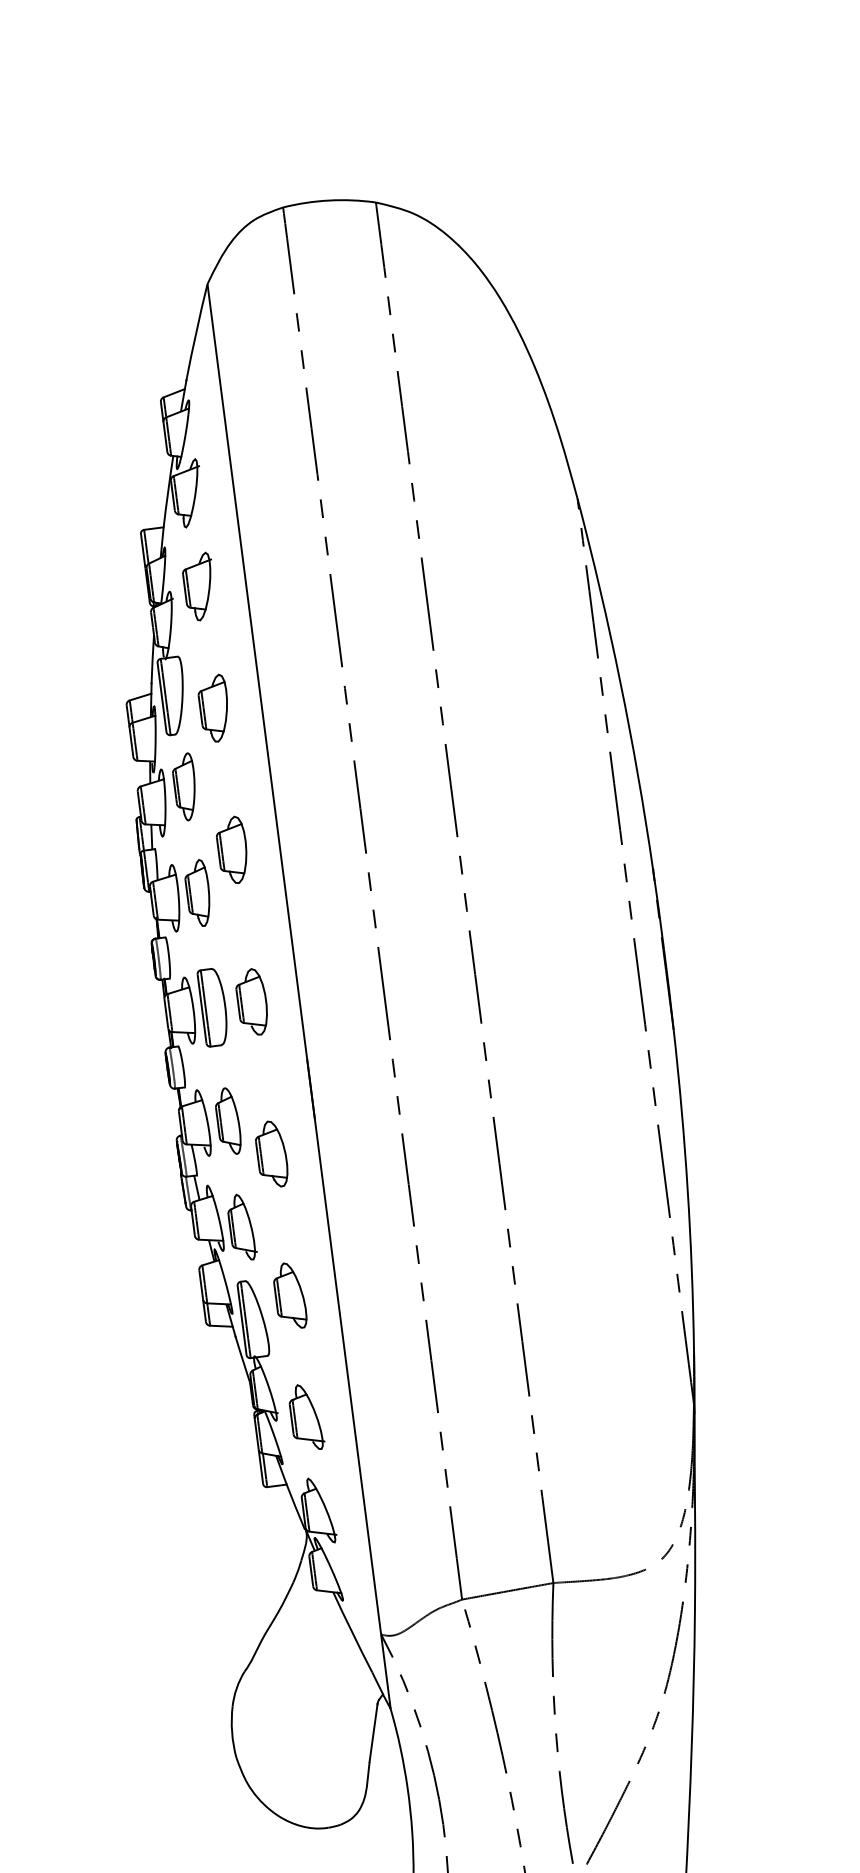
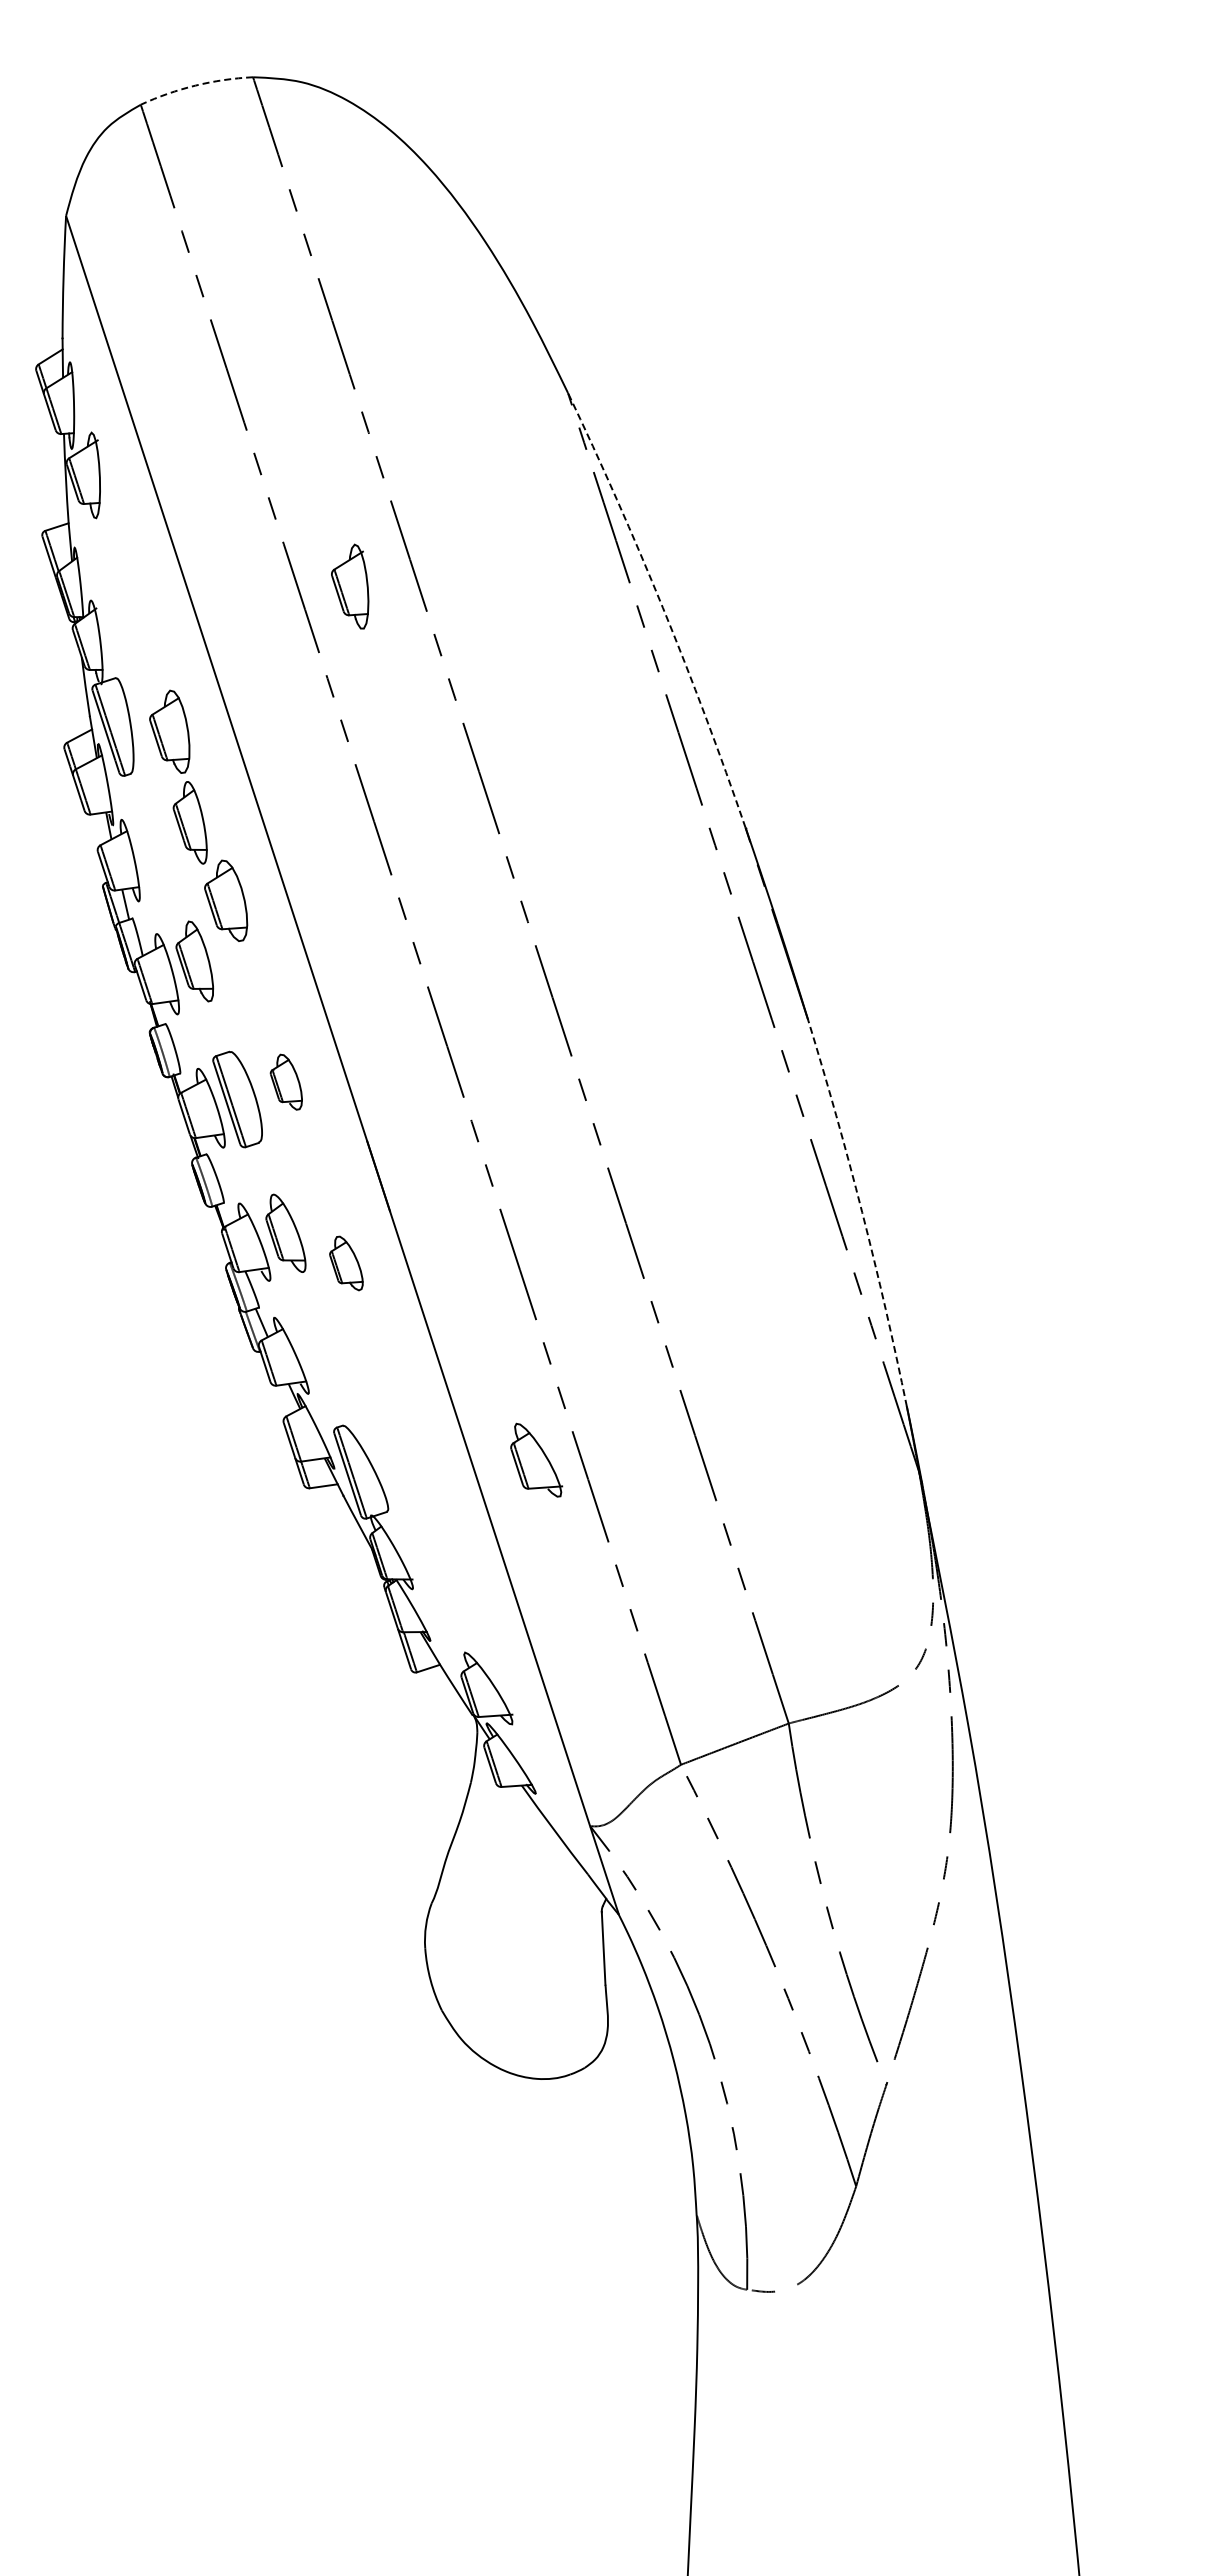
arc: (329, 200) -> (195, 85), solid -> dashed
part: (195, 585) -> (350, 586), moved
arc: (620, 682) -> (662, 607), solid -> dashed
part: (183, 785) -> (189, 822), moved
part: (252, 1001) -> (286, 1082), size x0.7
part: (272, 1153) -> (346, 1263), size x0.7
arc: (687, 1190) -> (862, 1212), solid -> dashed
part: (243, 1226) -> (327, 1359), removed
part: (291, 1295) -> (402, 1432), removed
part: (308, 1416) -> (536, 1459), moved

